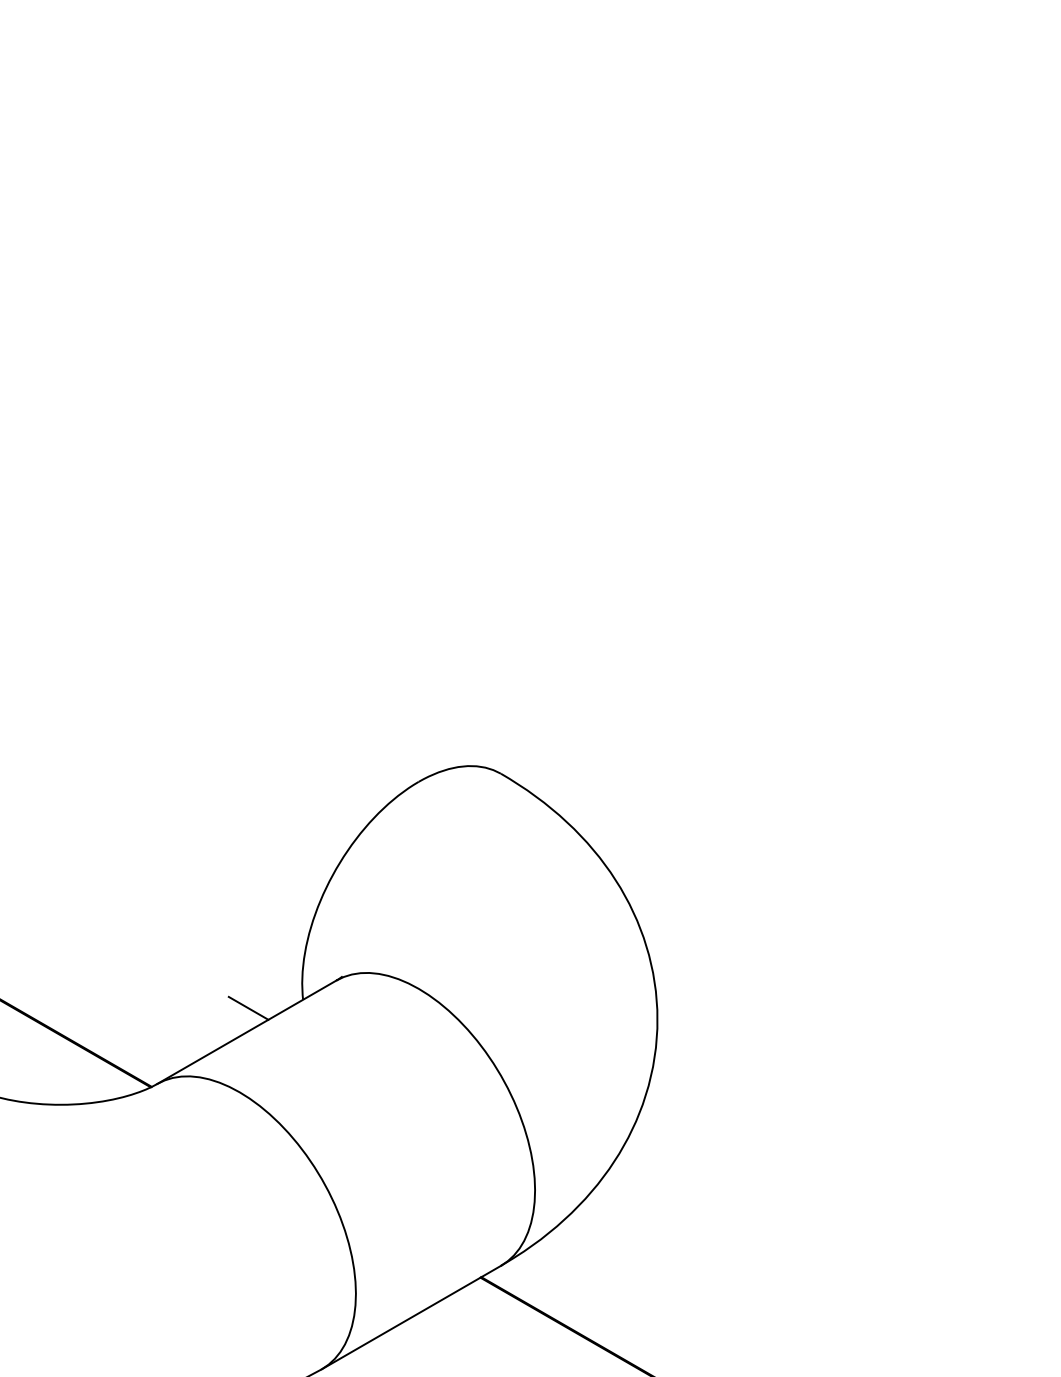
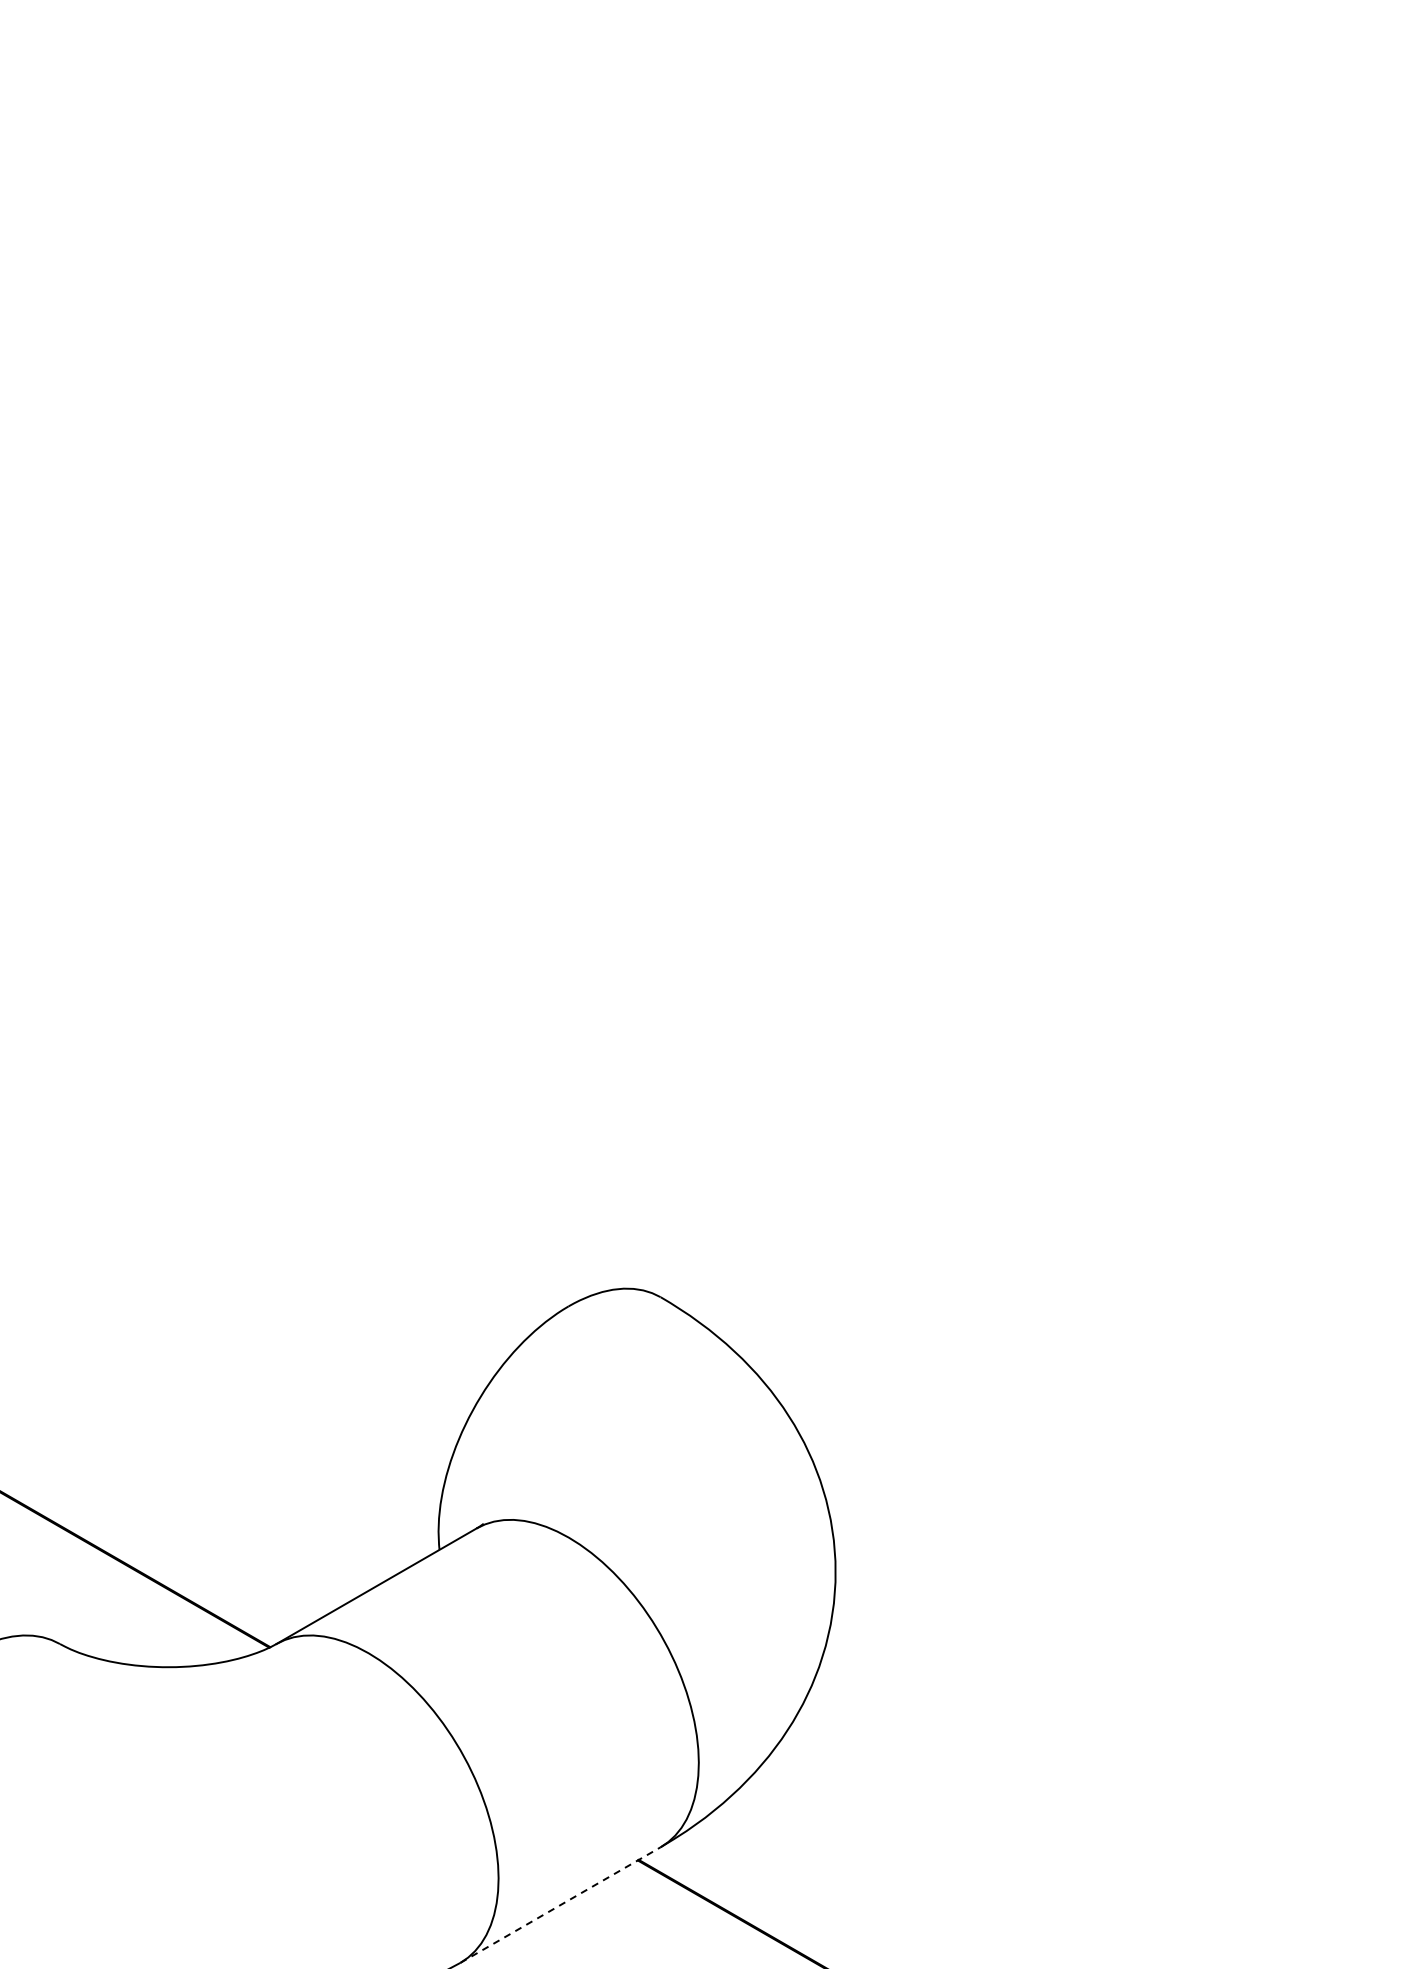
line: (248, 1008) -> (378, 1559), removed
line: (411, 1317) -> (560, 1905), solid -> dashed

